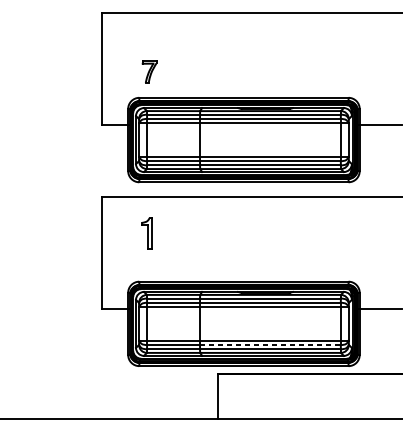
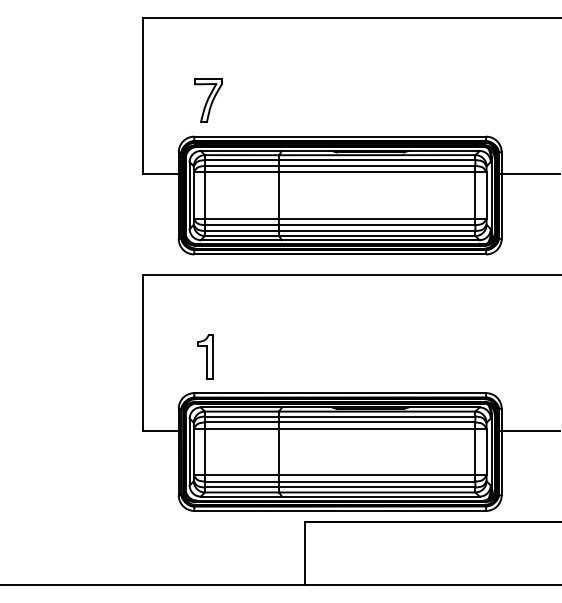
part: (149, 71) -> (208, 100), size x1.43
part: (147, 233) -> (205, 356), moved
line: (270, 345) -> (377, 481), dashed -> solid

